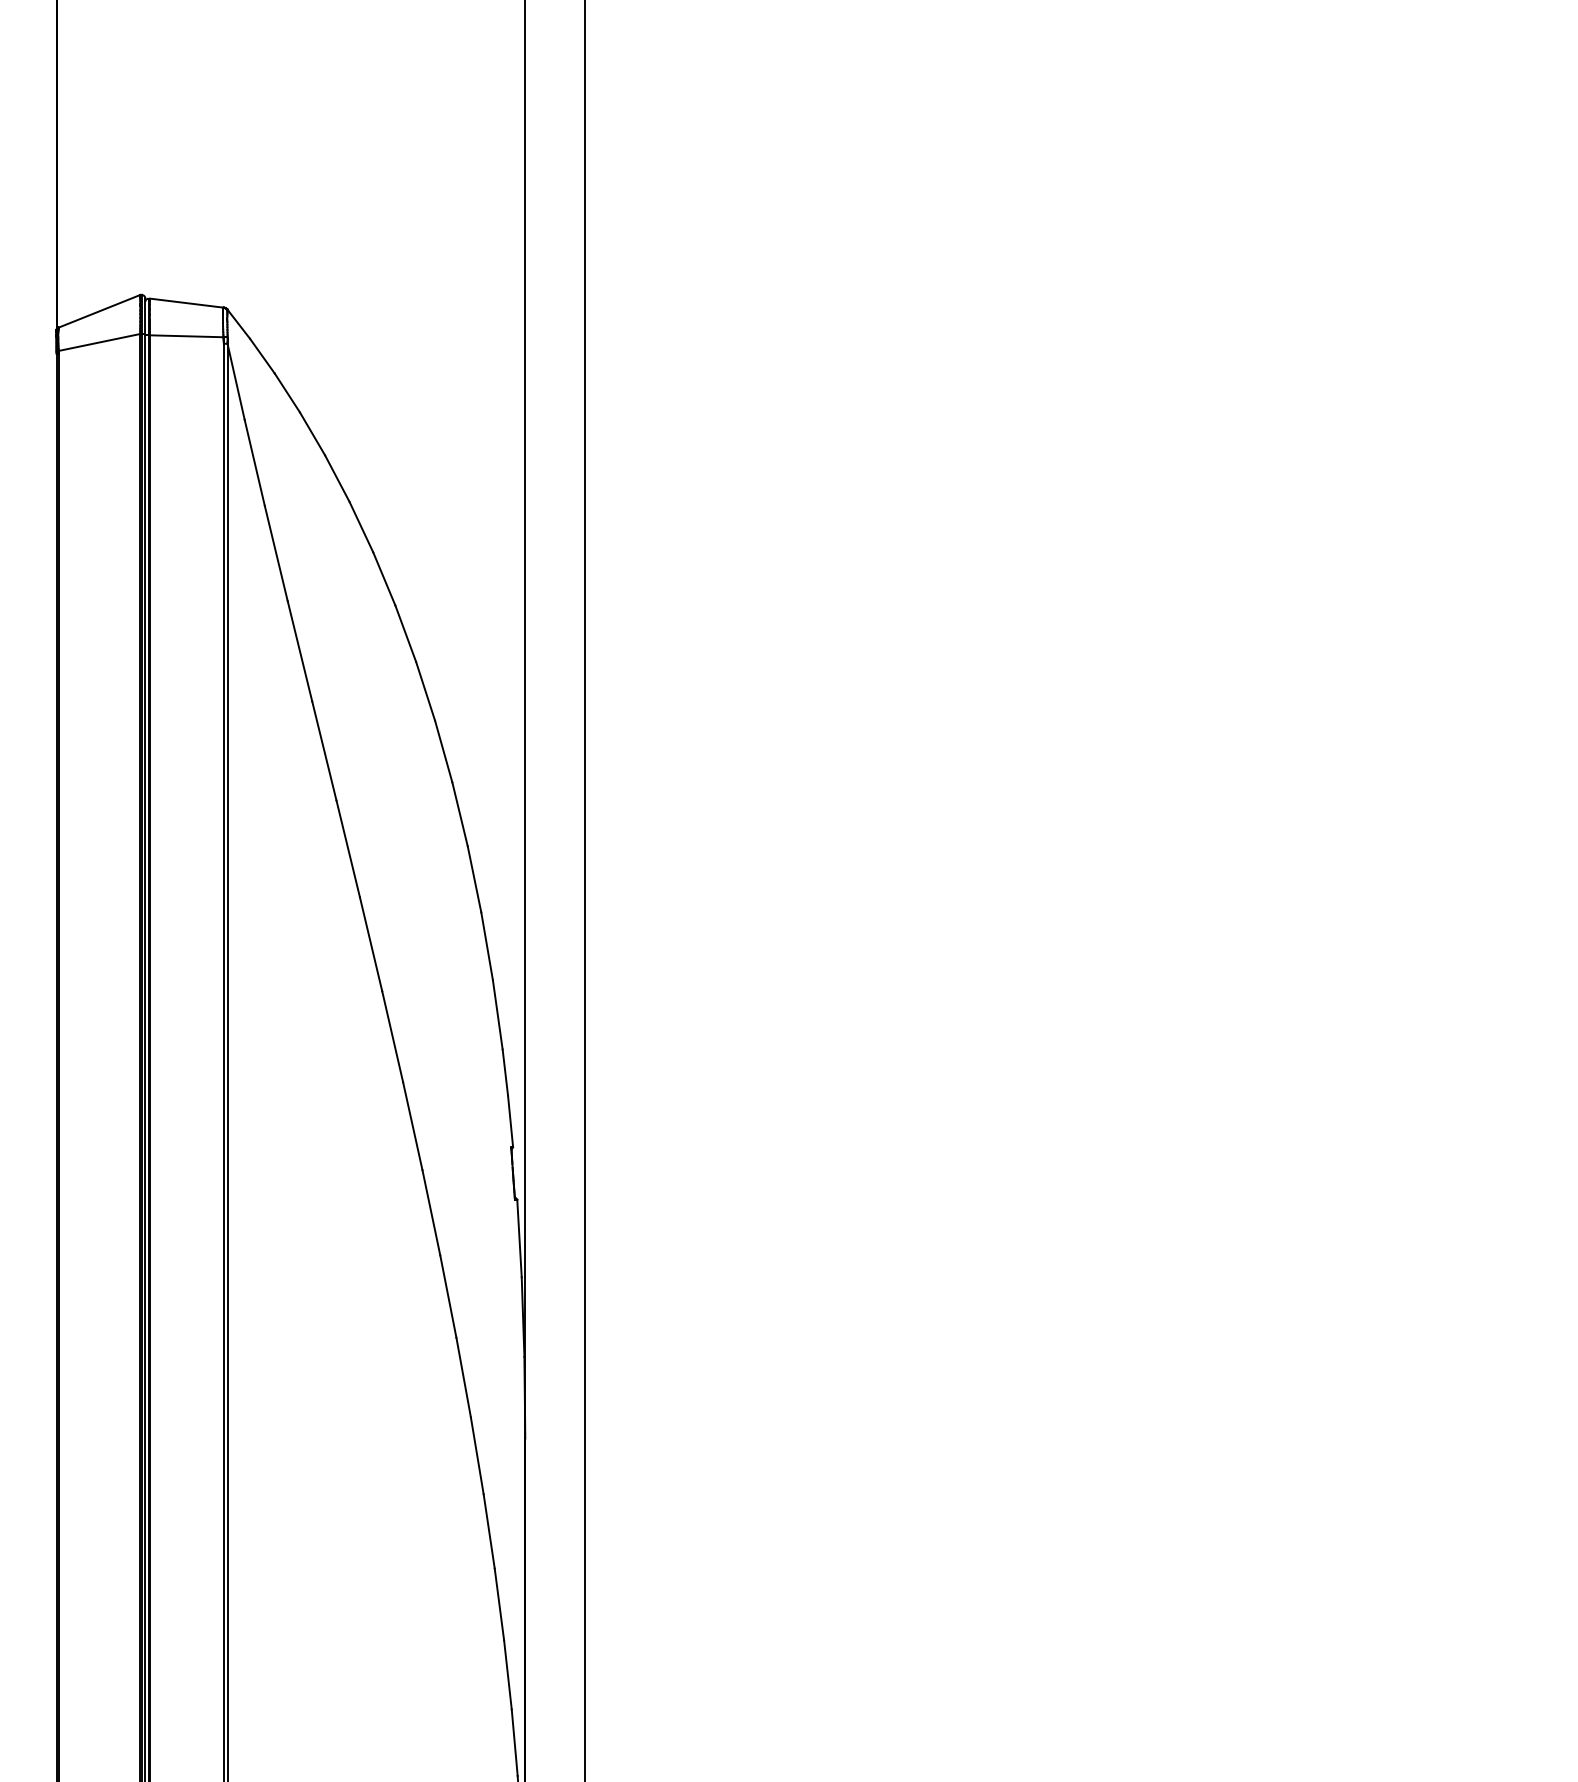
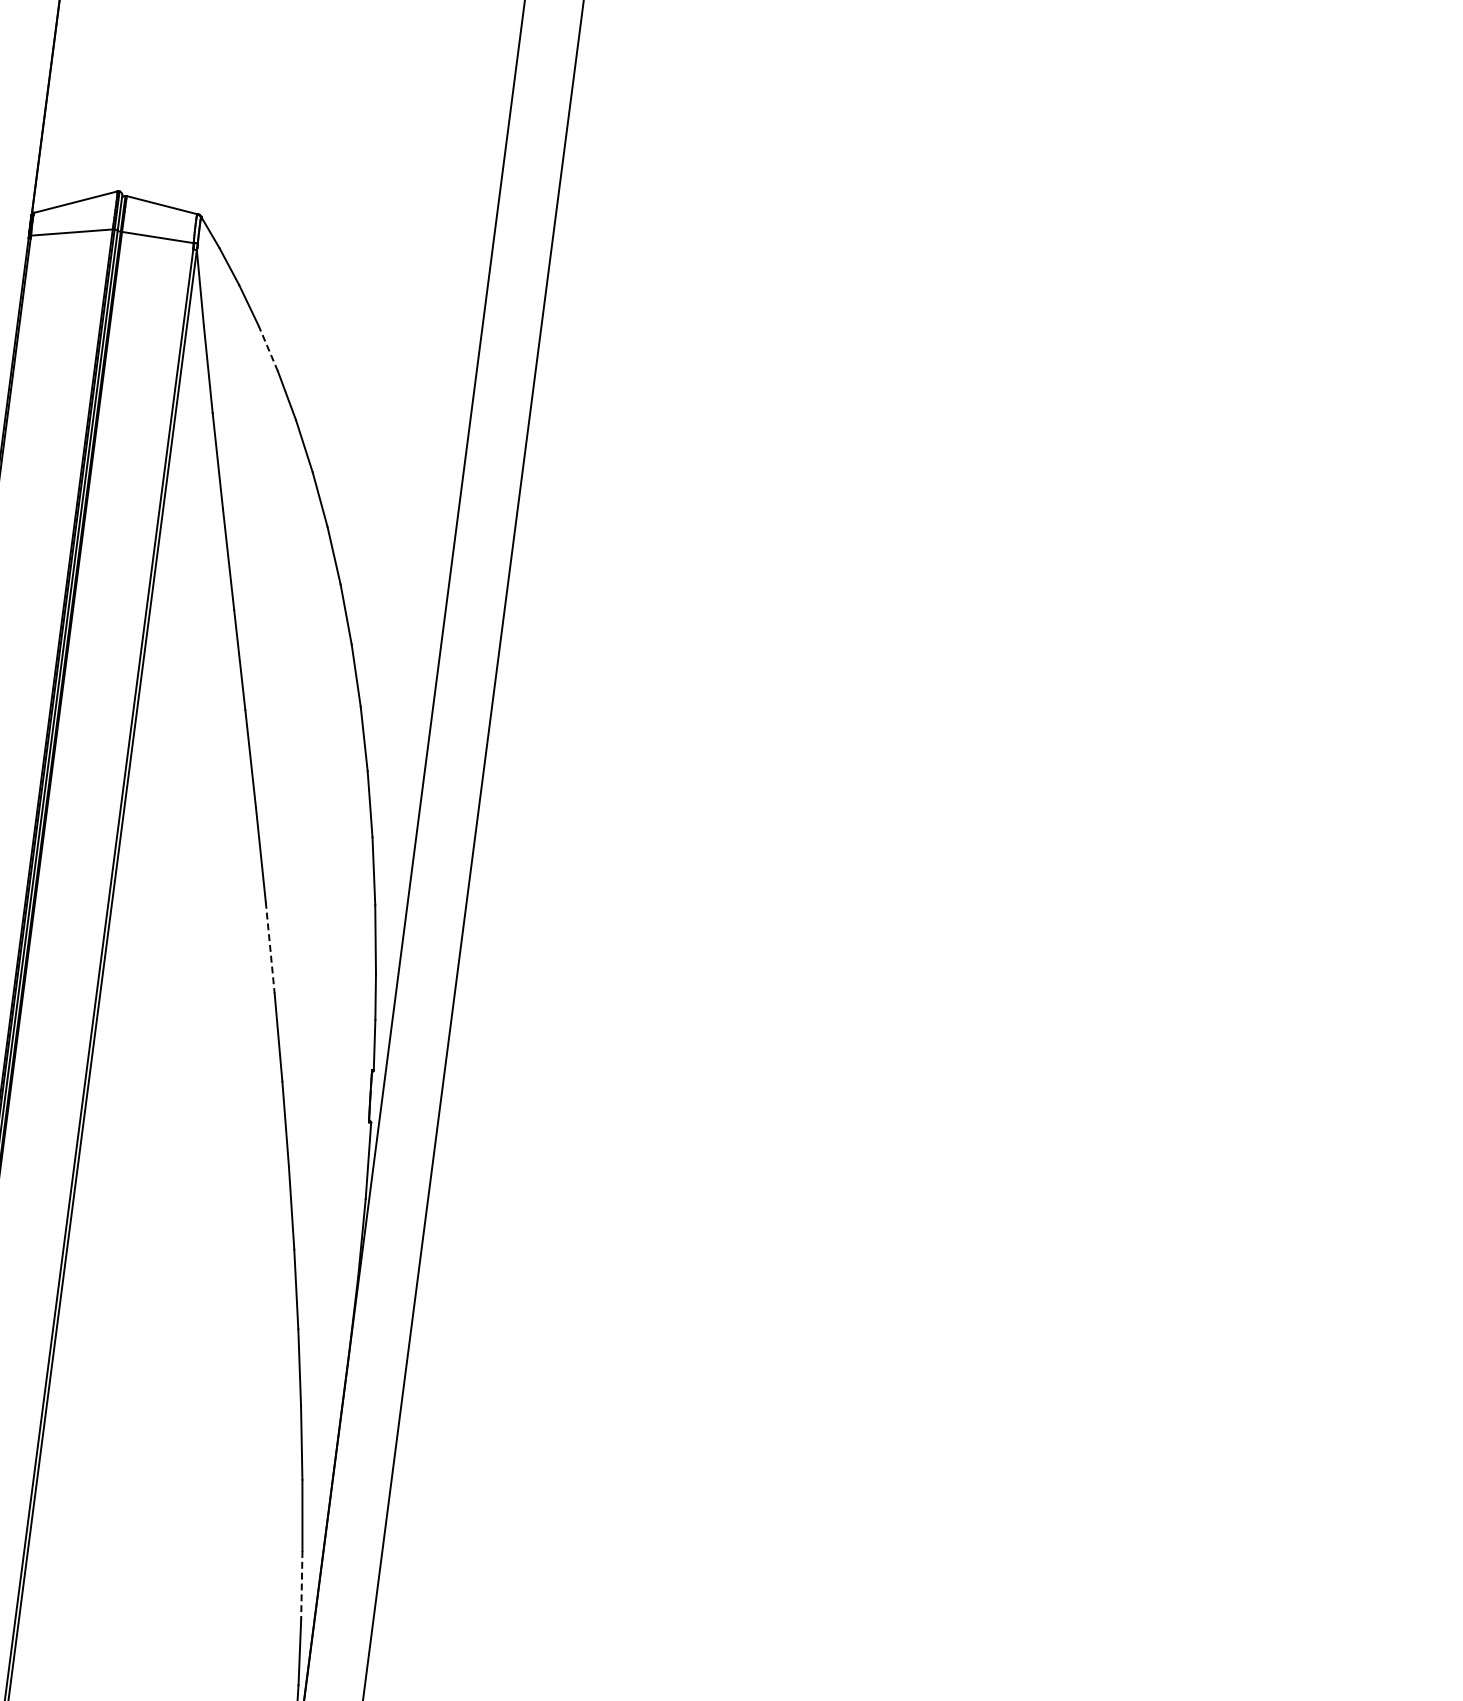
line: (312, 433) -> (268, 348), solid -> dashed
line: (392, 1036) -> (270, 947), solid -> dashed
line: (507, 1674) -> (301, 1584), solid -> dashed

